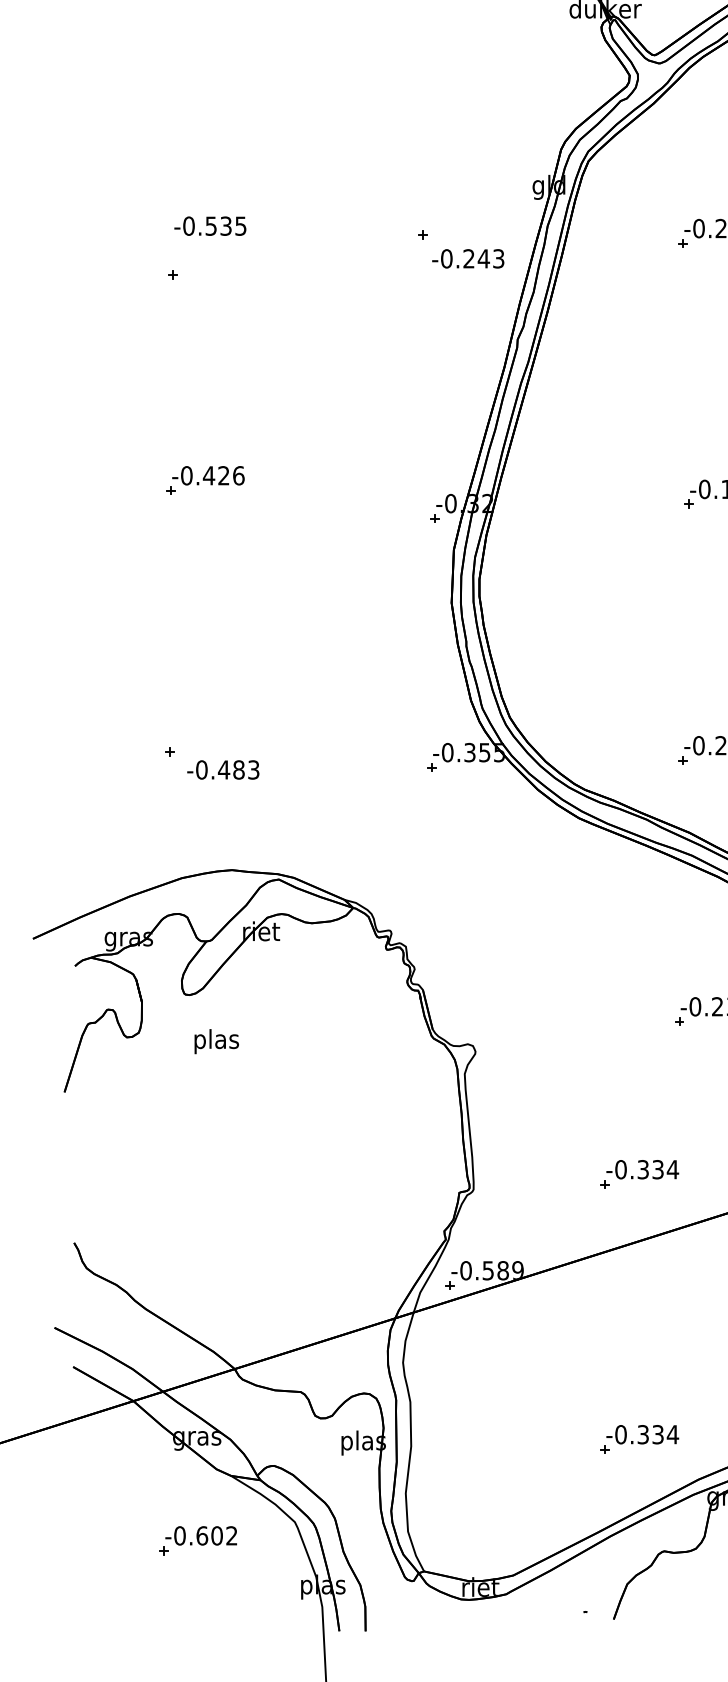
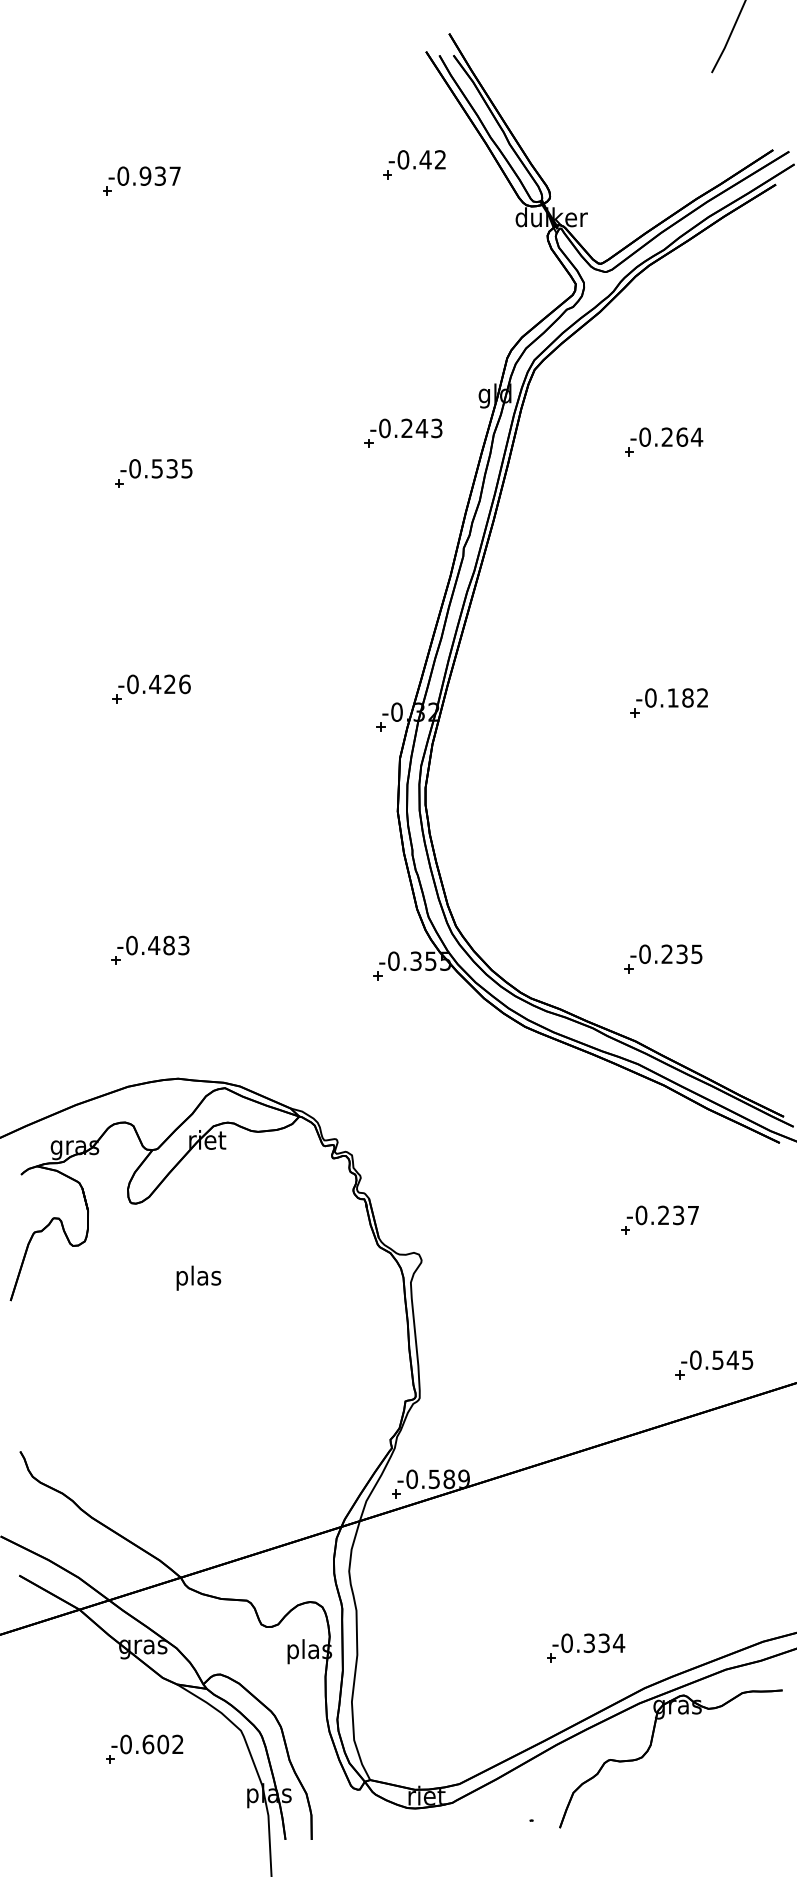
text: (210, 225) -> (156, 468), moved
text: (468, 258) -> (406, 428), moved
text: (223, 769) -> (153, 945), moved
text: (216, 1040) -> (198, 1277), moved
part: (640, 1173) -> (586, 1382), removed

